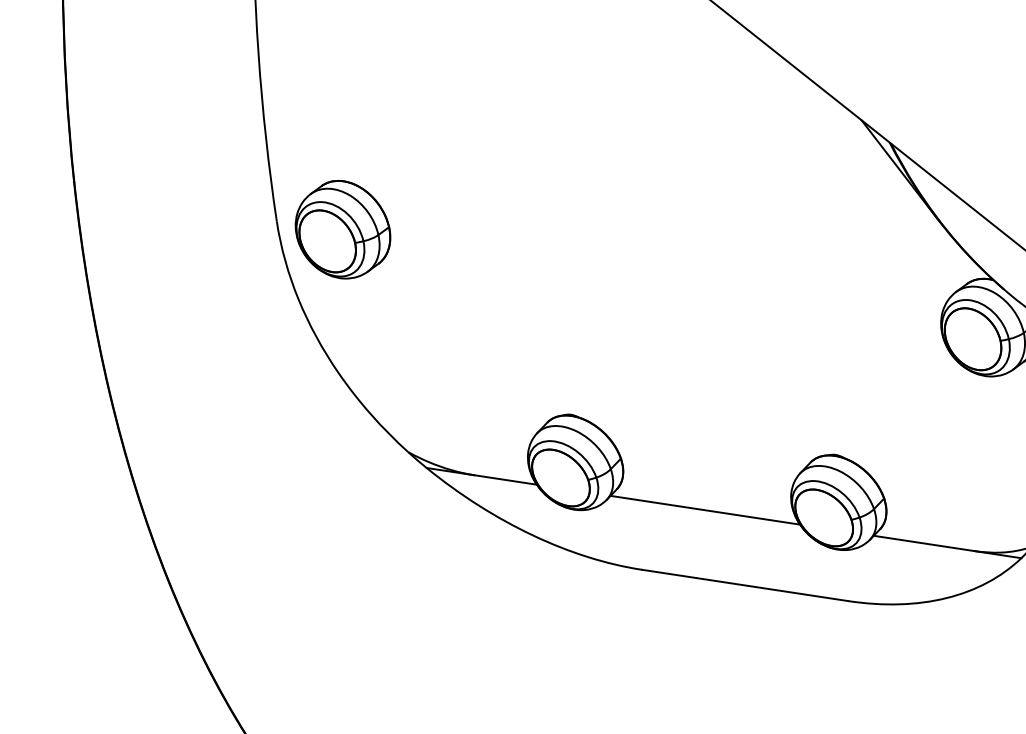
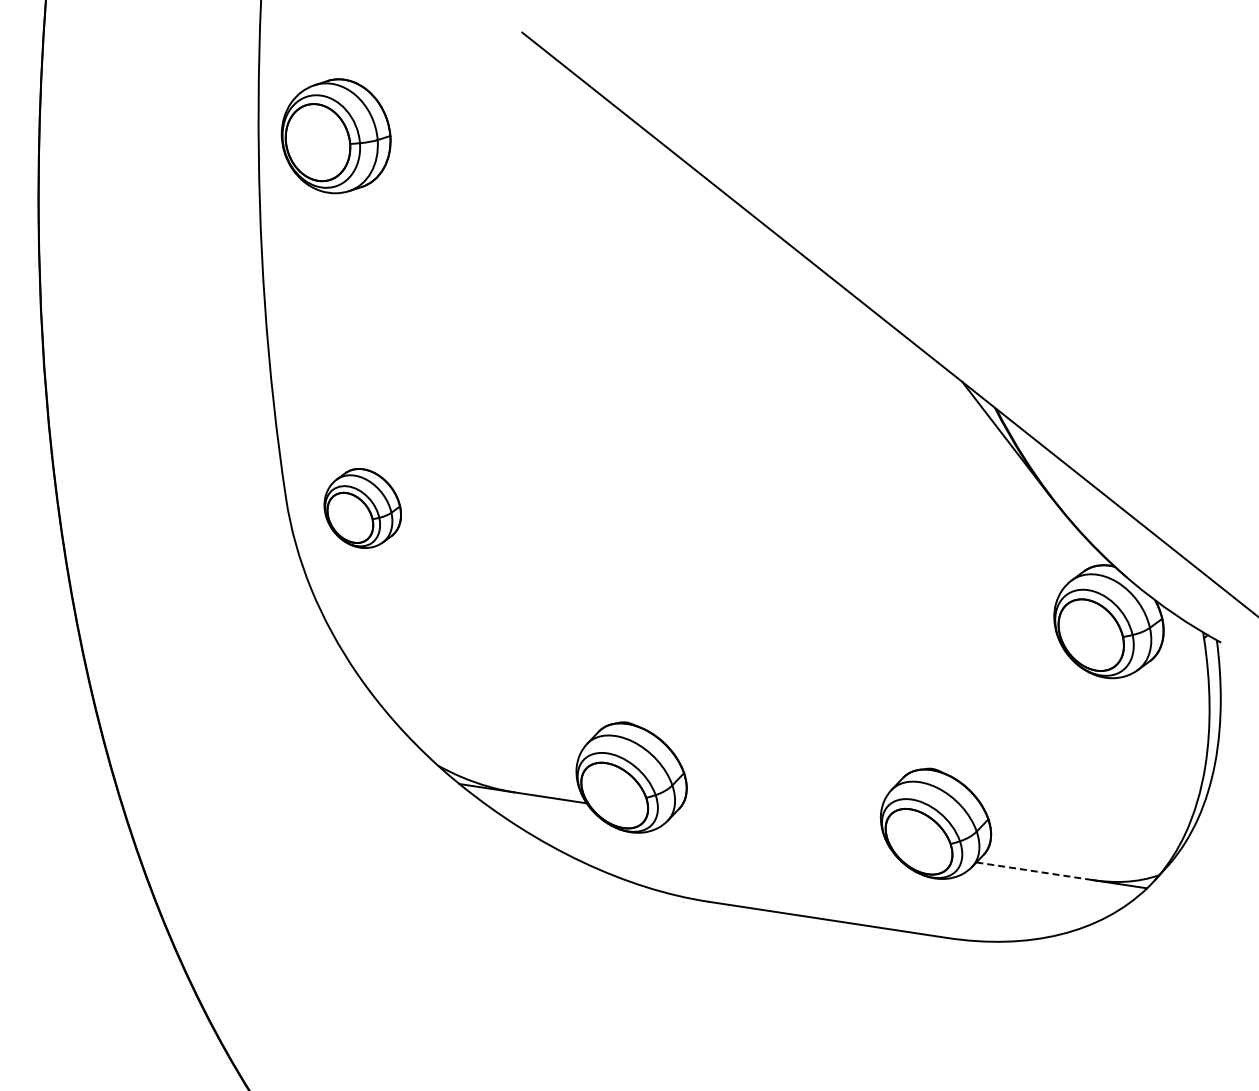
part: (342, 229) -> (362, 508), size x0.7
line: (705, 509) -> (781, 832), removed
line: (923, 543) -> (1034, 871), solid -> dashed

